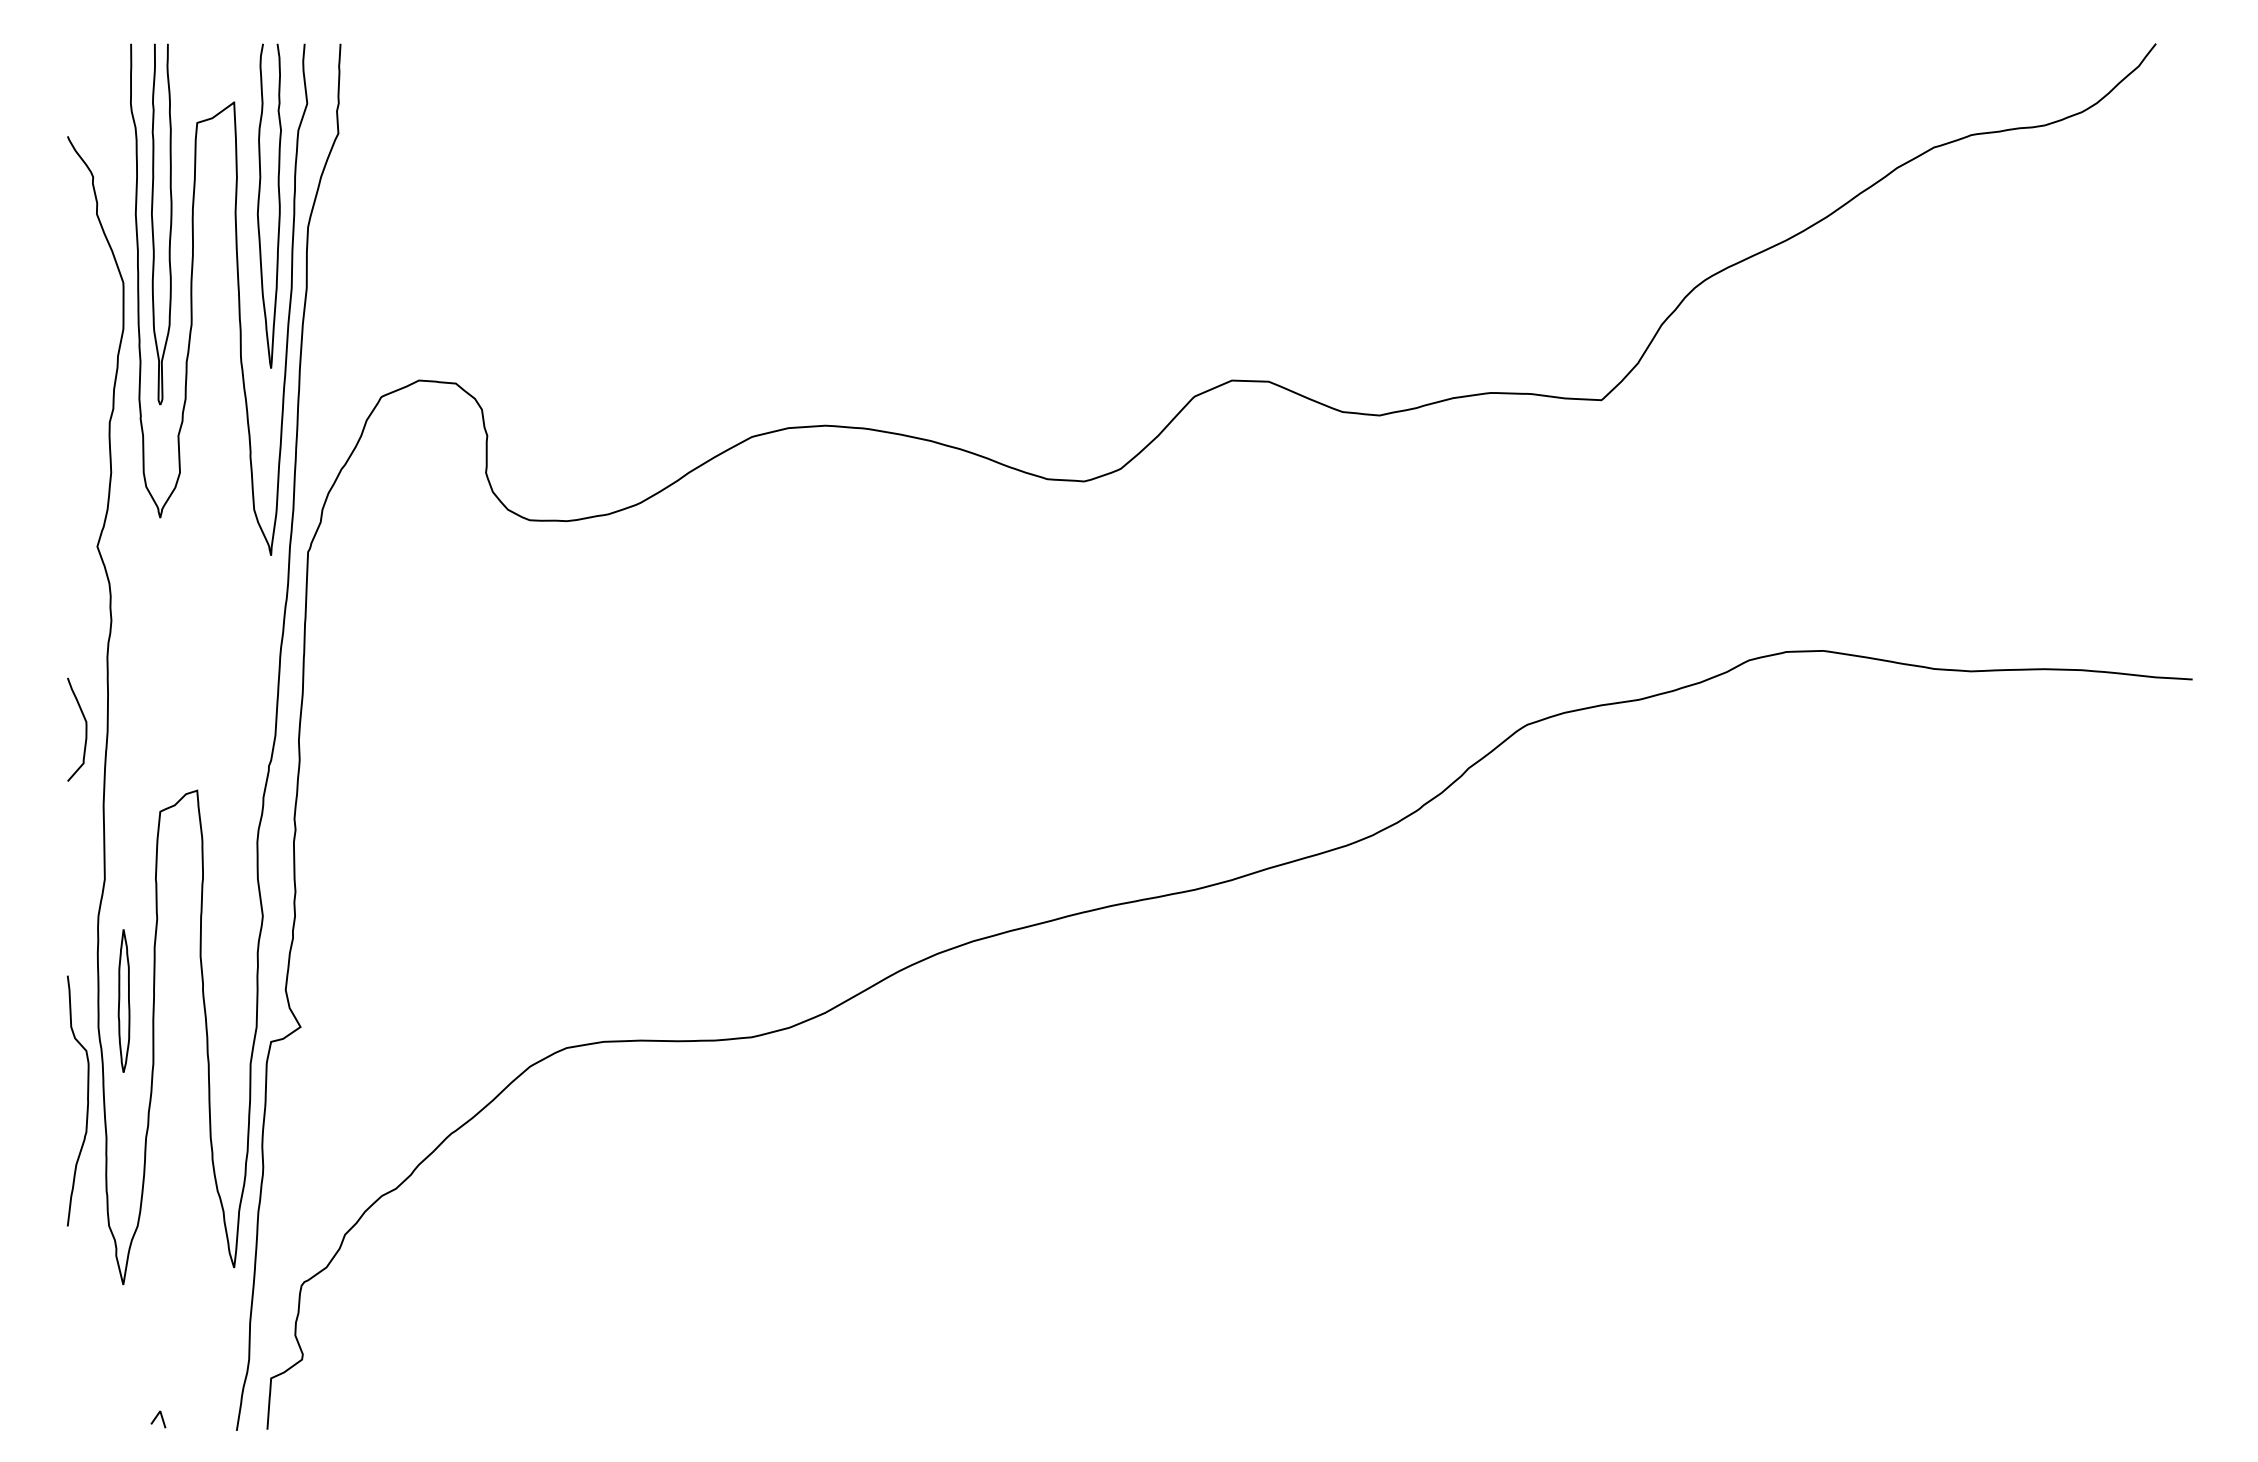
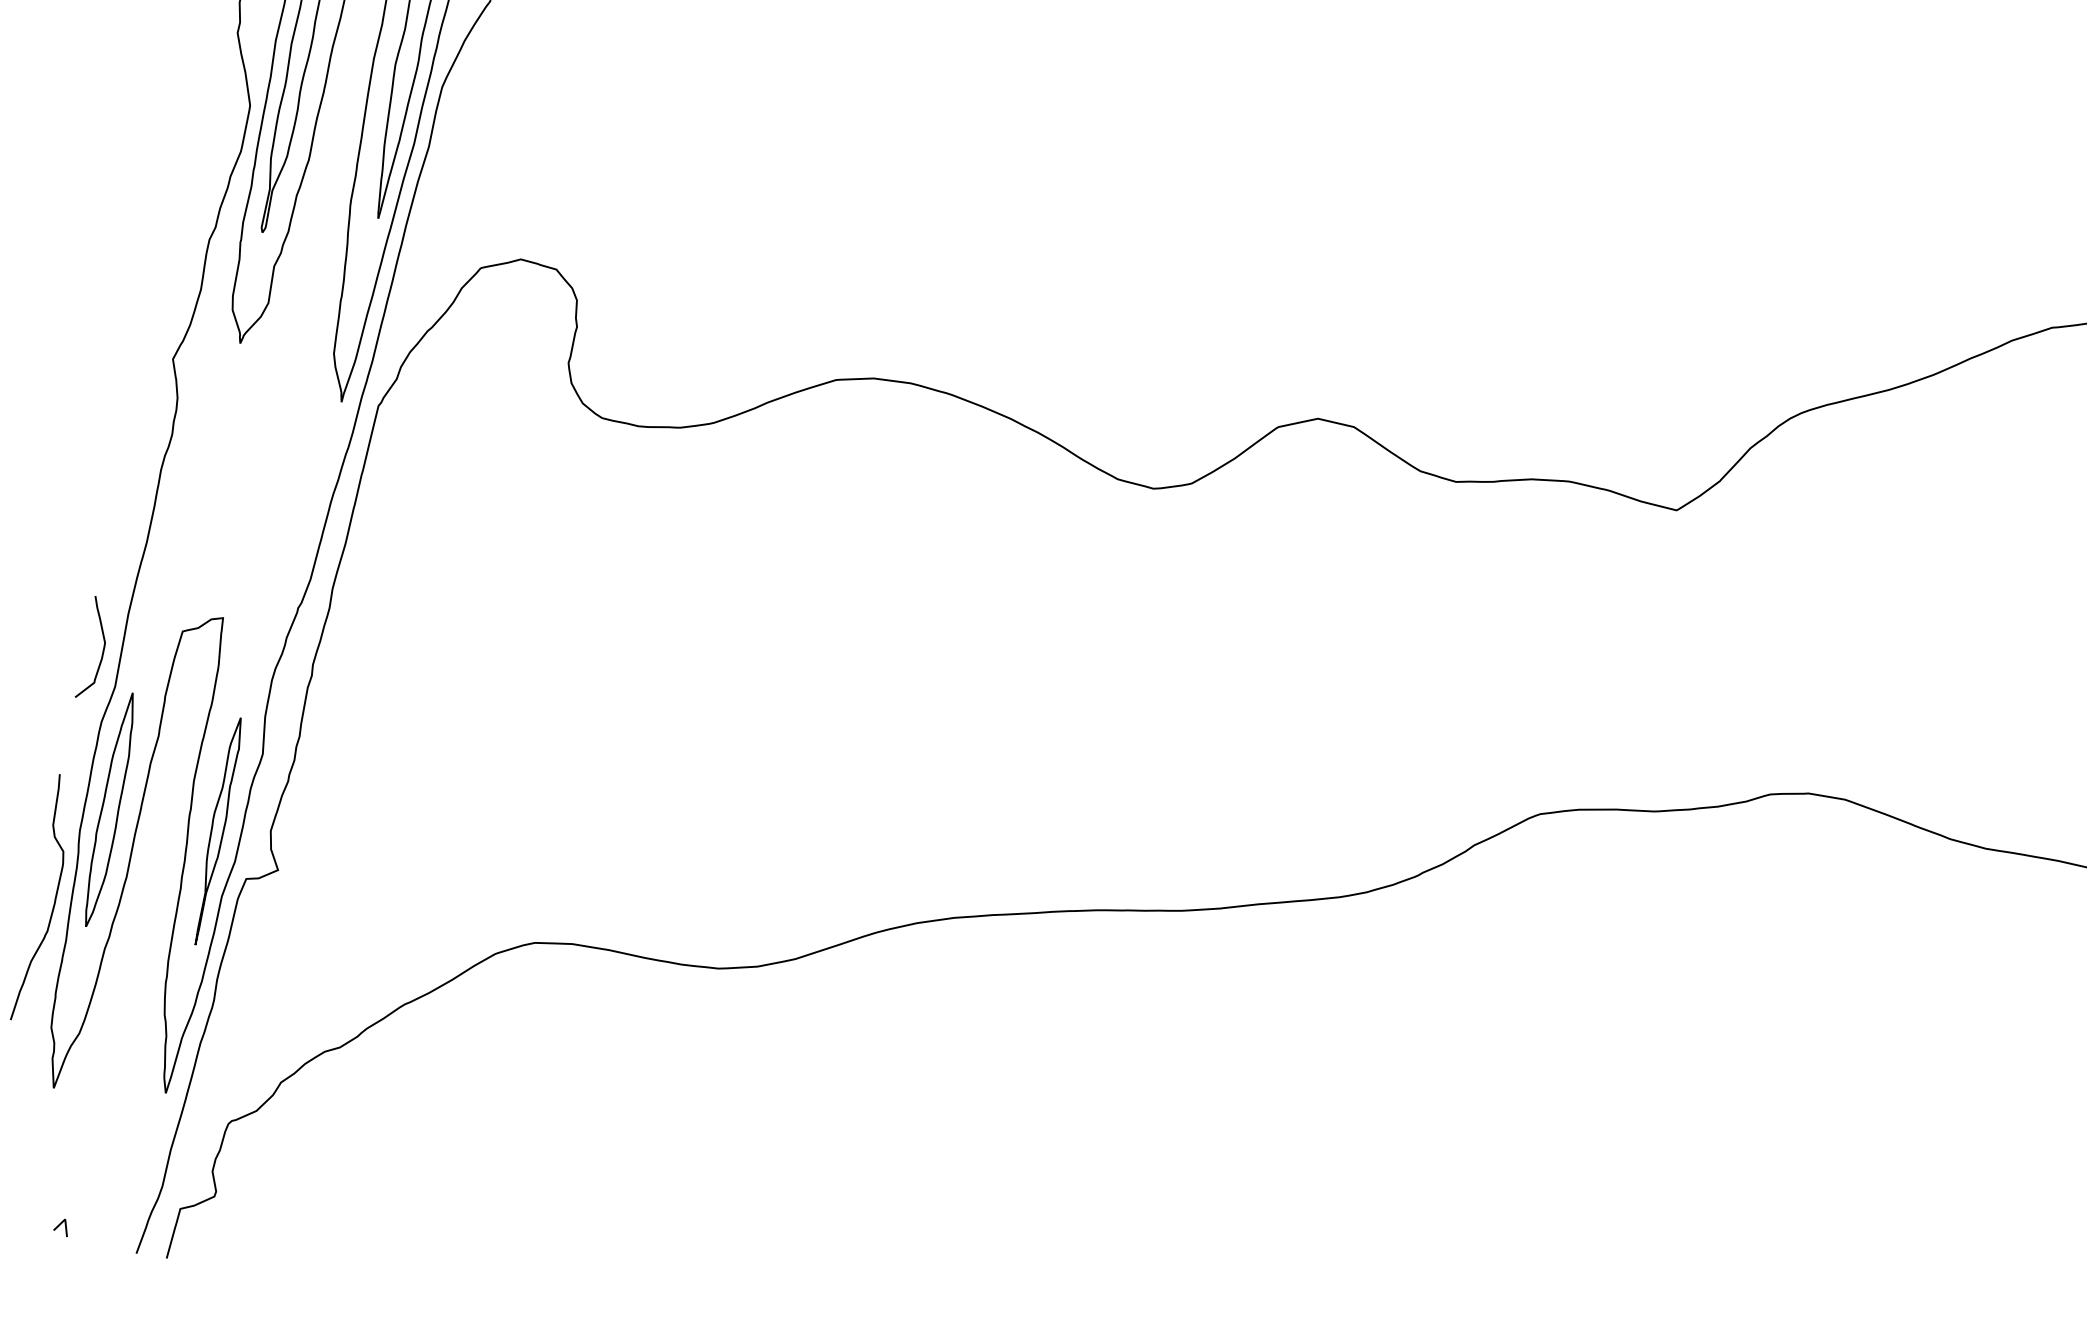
curve: (85, 729) -> (102, 649), moved
part: (123, 1000) -> (109, 809), size x1.67
part: (233, 1000) -> (217, 830), added

